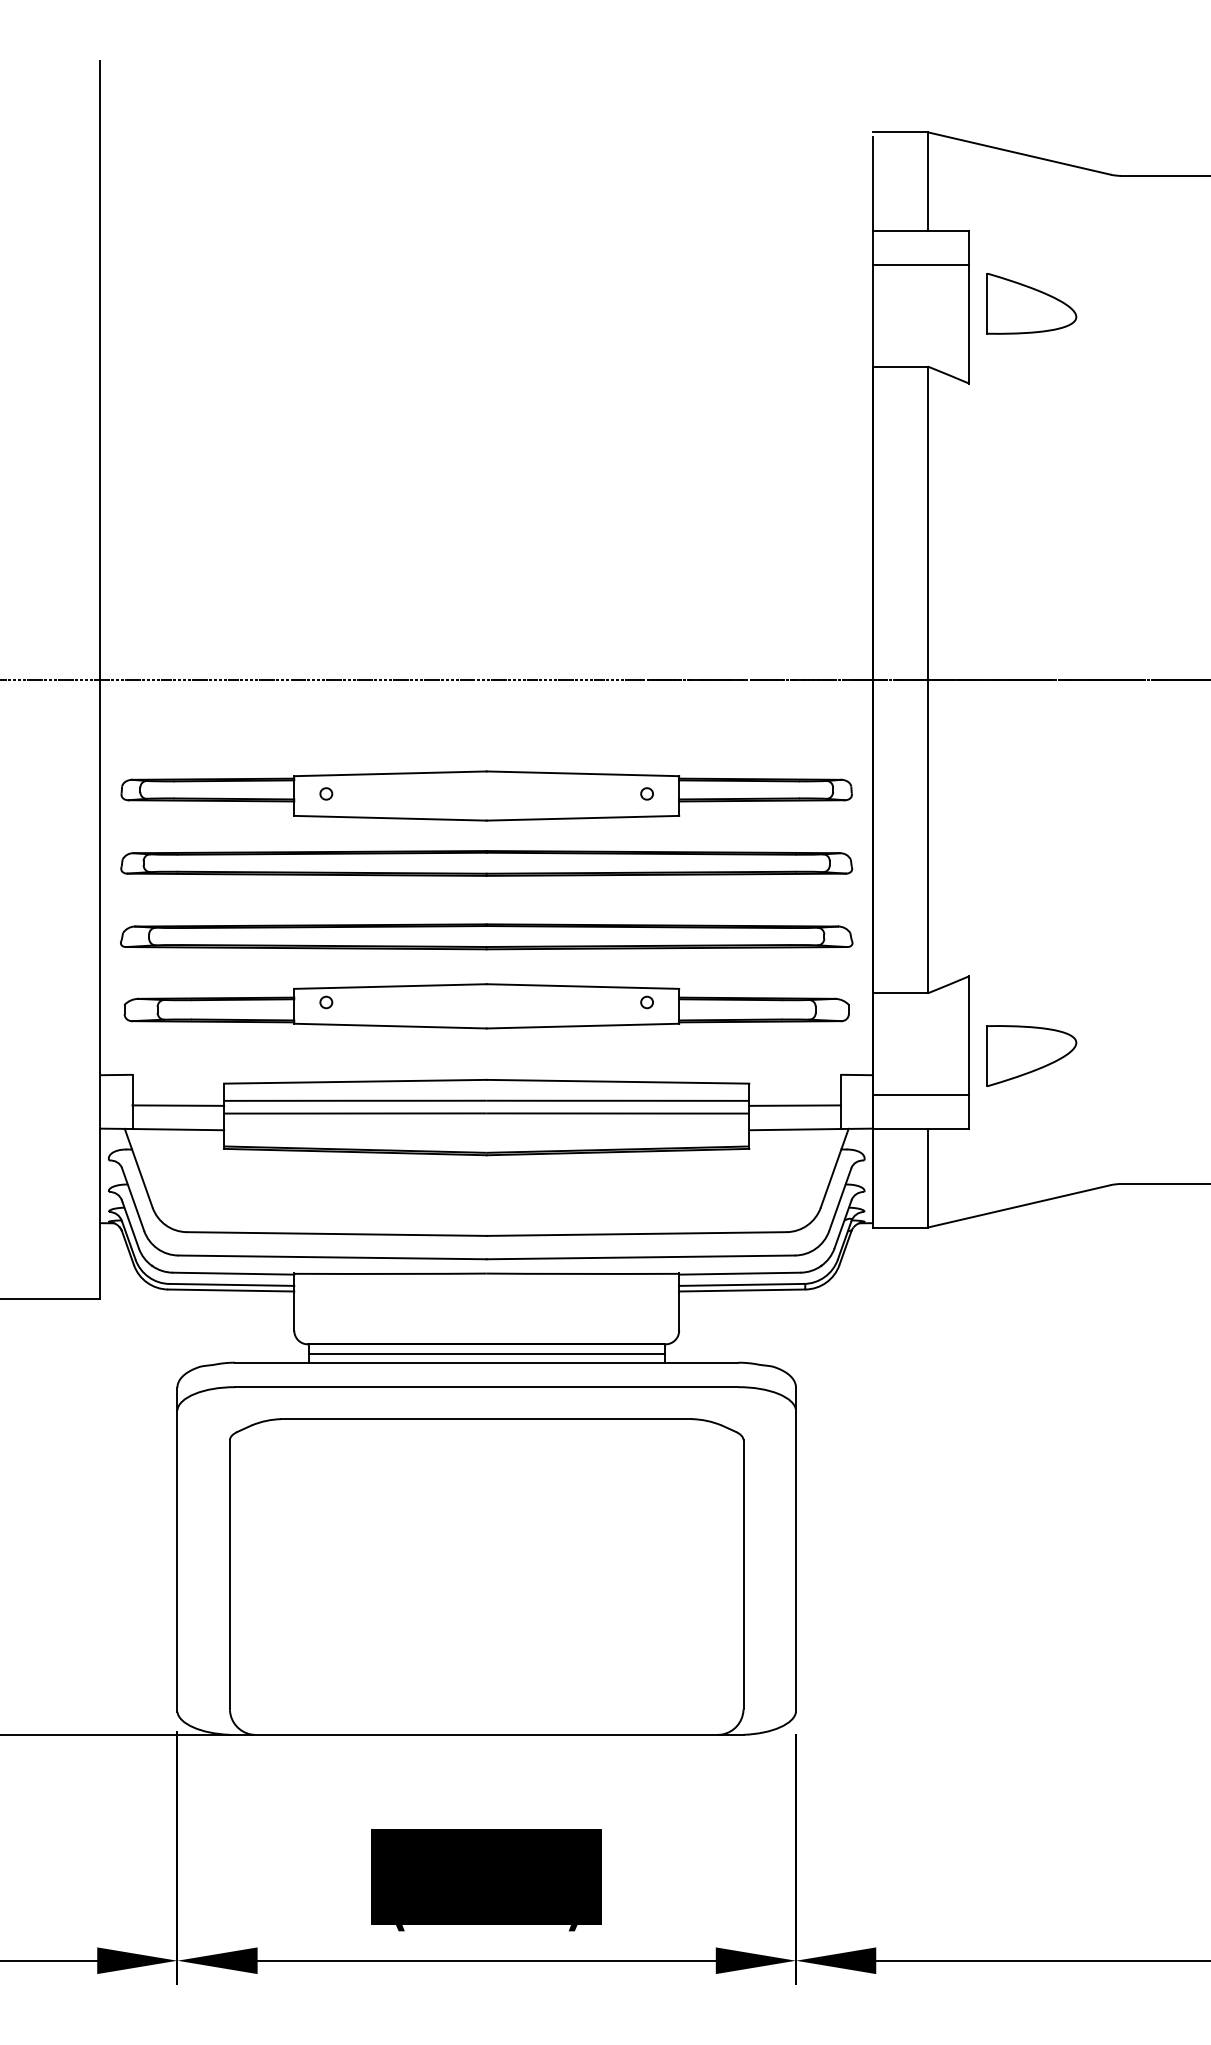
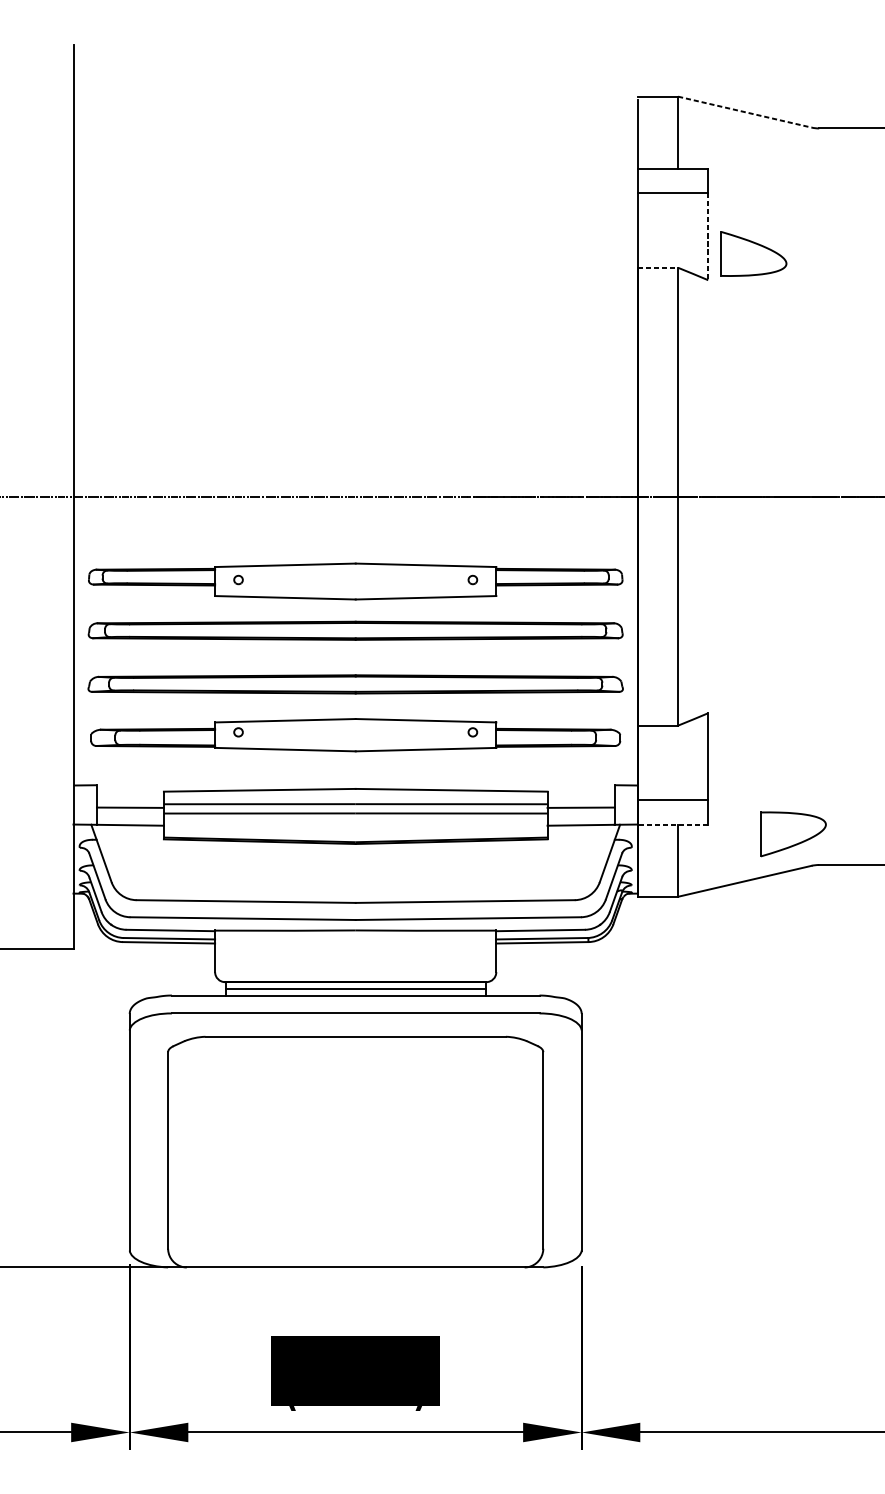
line: (1019, 153) -> (744, 112), solid -> dashed
part: (1031, 303) -> (753, 253), moved
line: (969, 324) -> (708, 237), solid -> dashed
line: (901, 366) -> (658, 267), solid -> dashed
part: (1031, 1055) -> (793, 833), moved
line: (920, 1129) -> (672, 825), solid -> dashed

